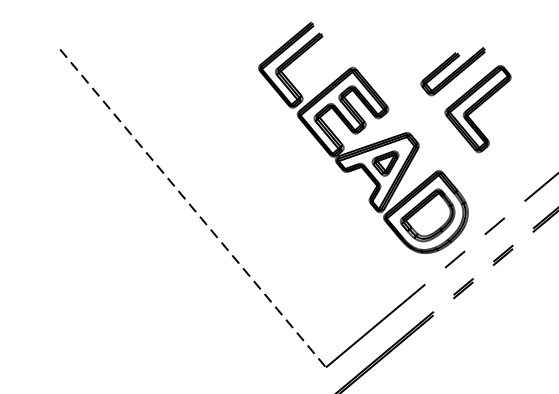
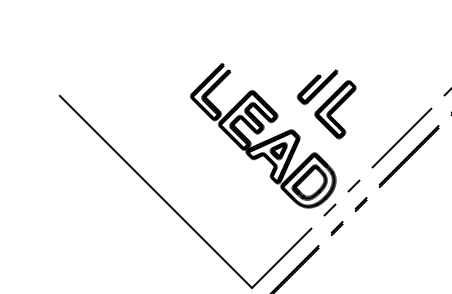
line: (192, 207) -> (155, 191), dashed -> solid

